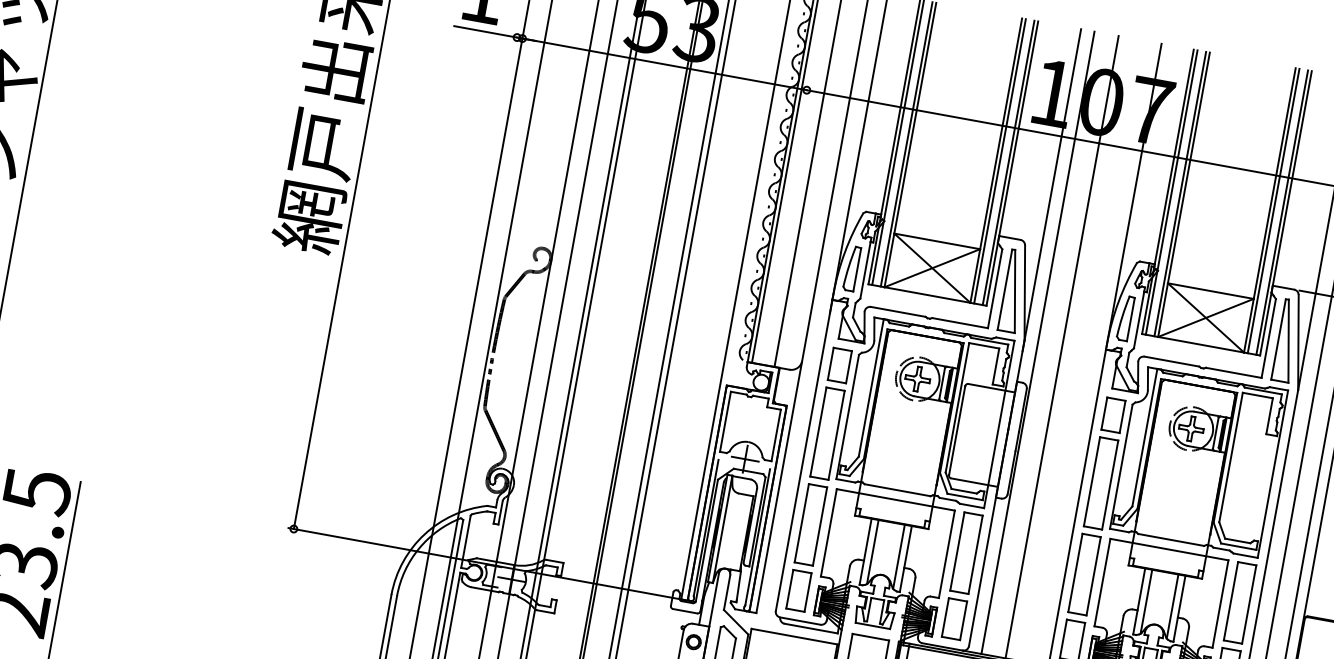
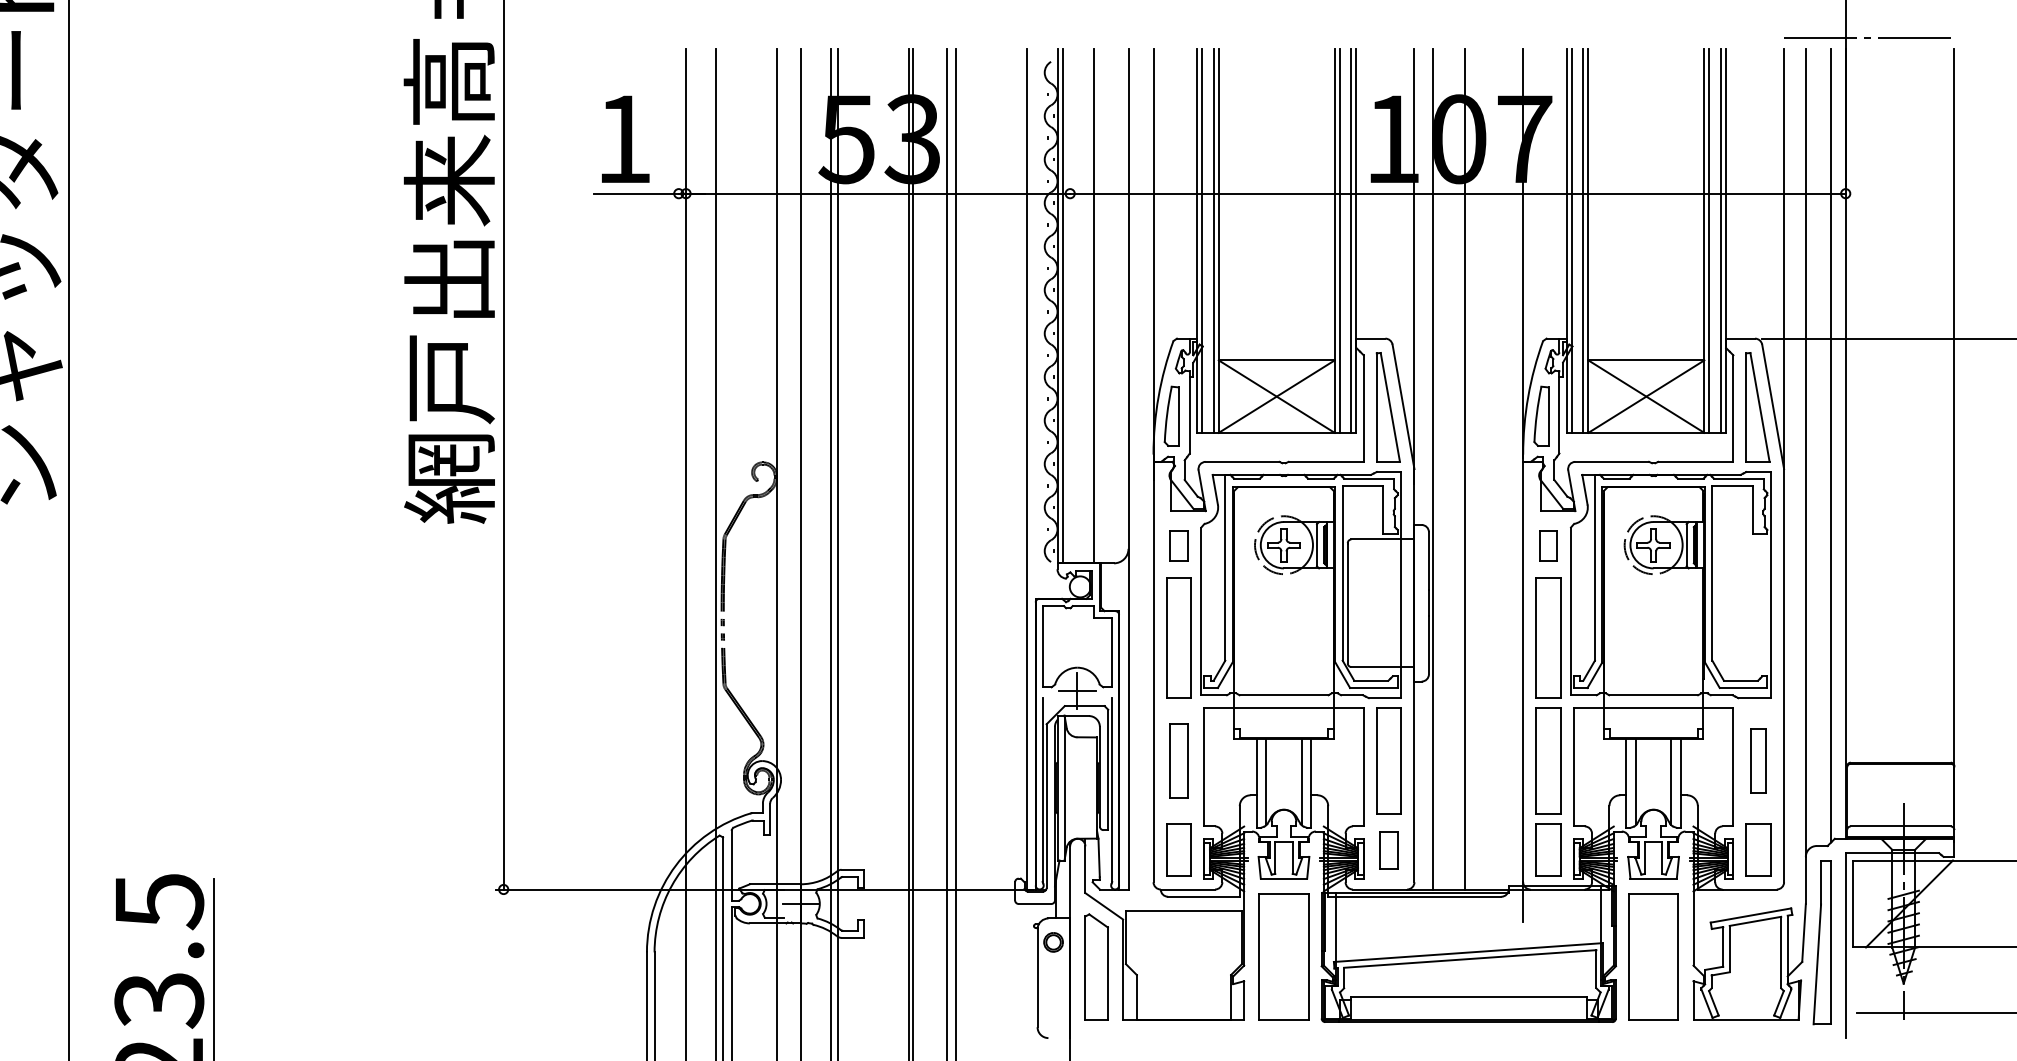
part: (839, 365) -> (1178, 545), size x0.7
part: (1113, 414) -> (1548, 545), size x0.7
part: (810, 524) -> (1178, 760), size x0.7
part: (1240, 602) -> (1758, 760), size x0.6
part: (954, 618) -> (1388, 849), size x0.7

